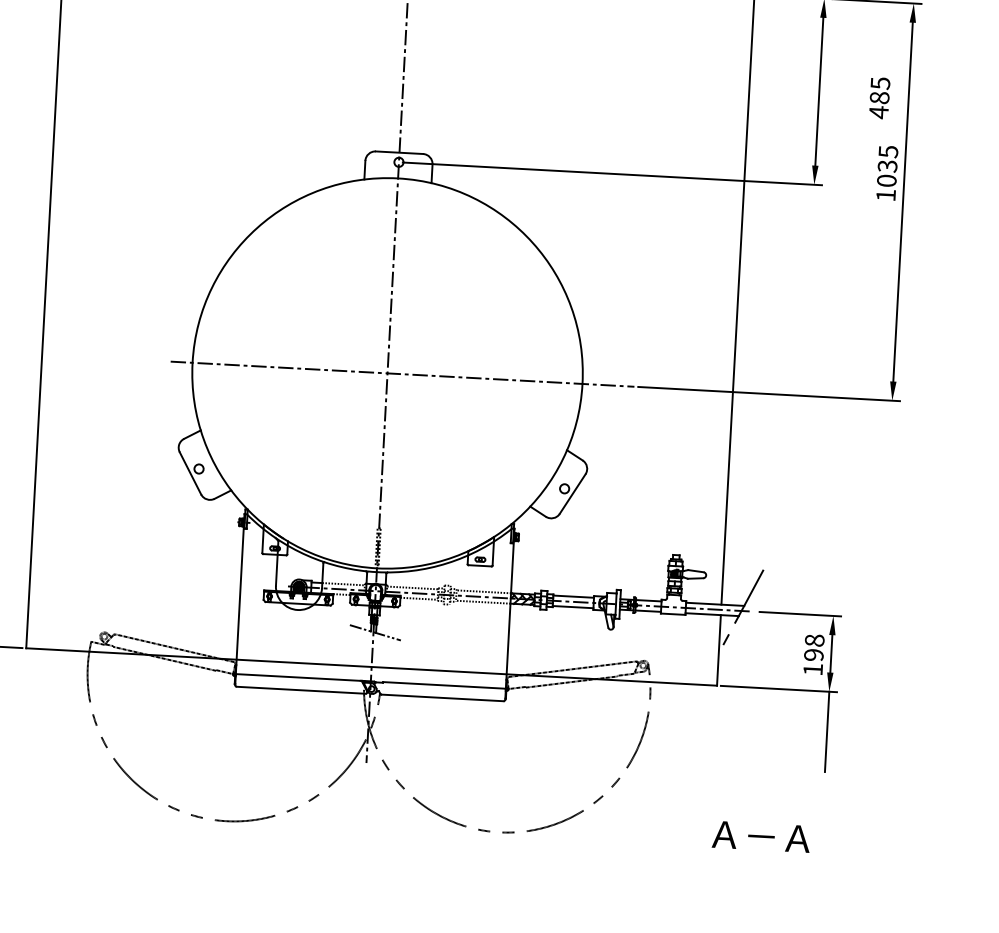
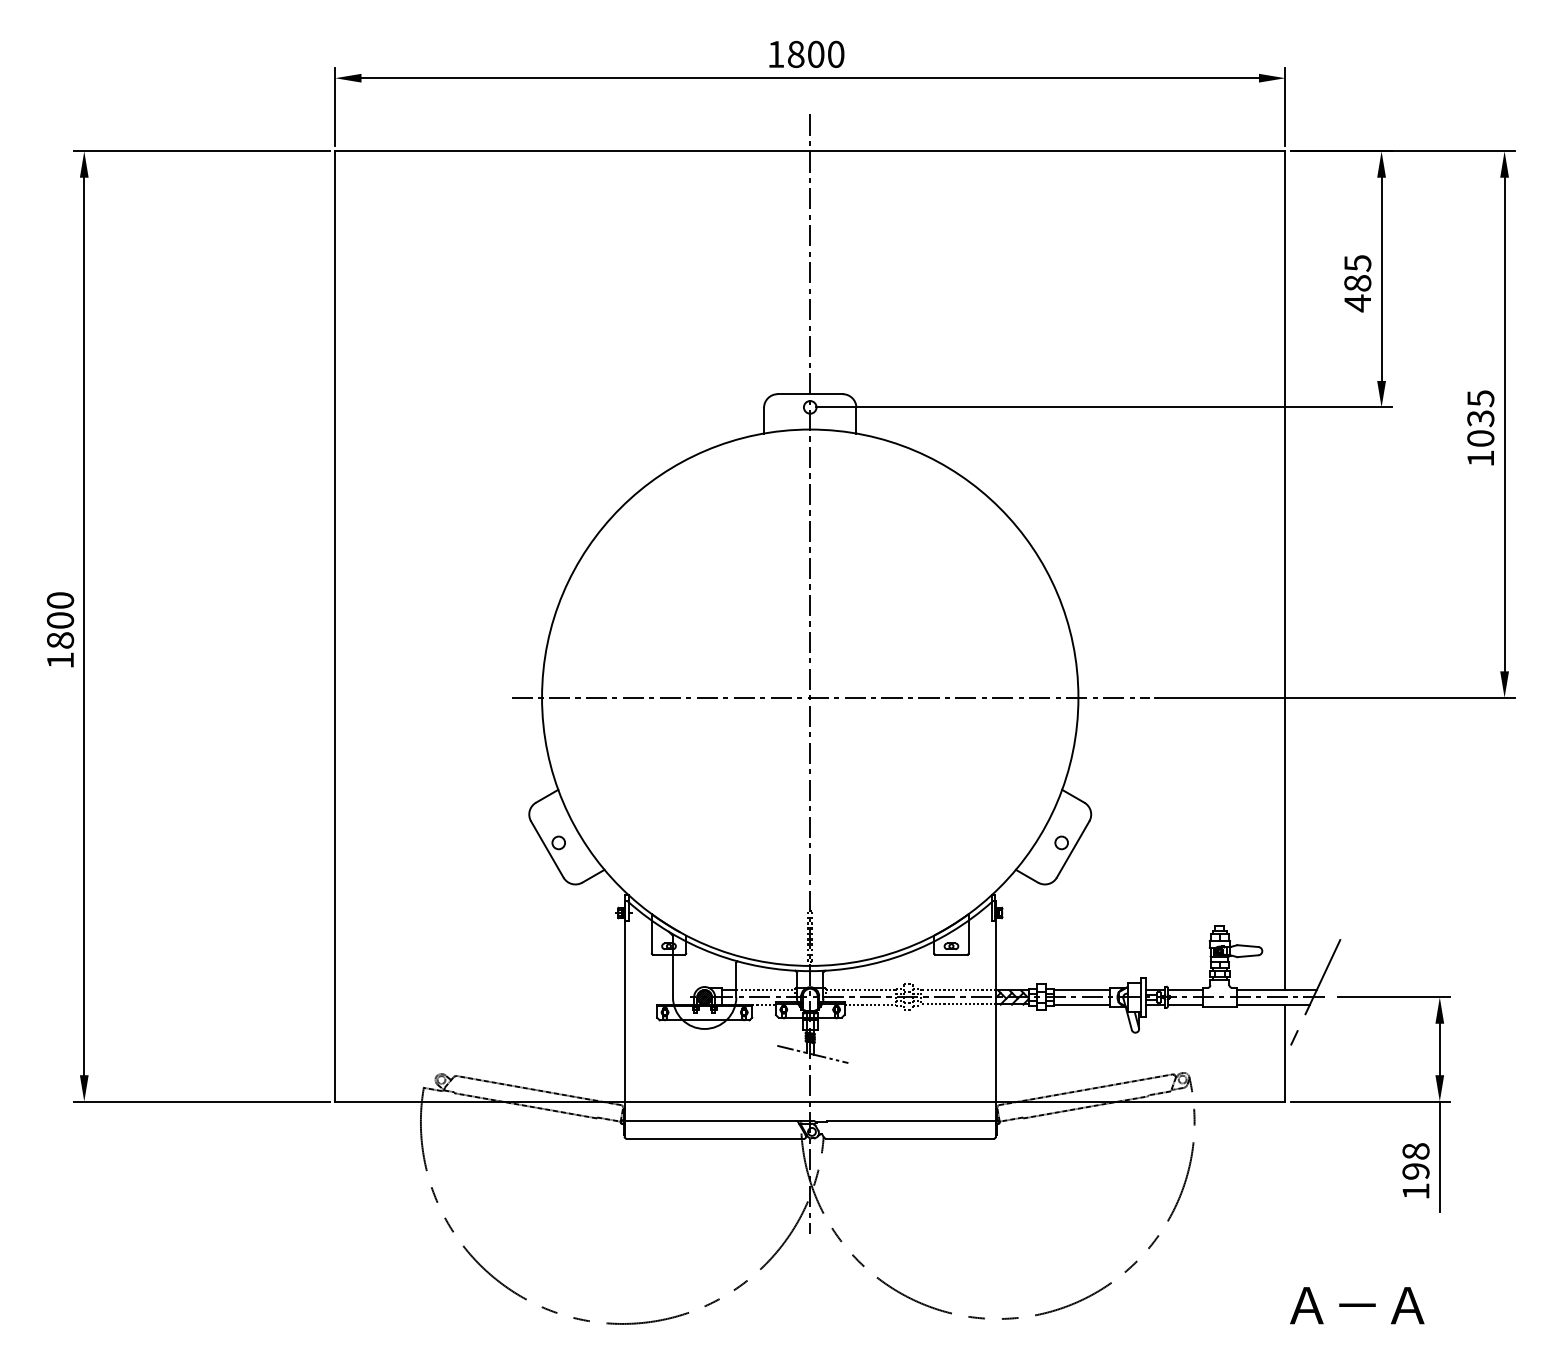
text: (879, 98) -> (1357, 283), moved
text: (887, 172) -> (1480, 427), moved
text: (813, 654) -> (1415, 1170), moved

